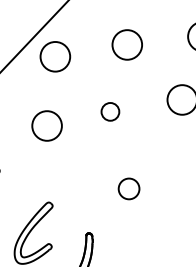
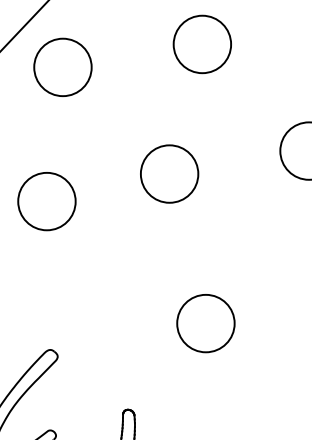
circle: (110, 111) -> (169, 173), size x1.67
circle: (128, 188) -> (204, 322), size x1.43

